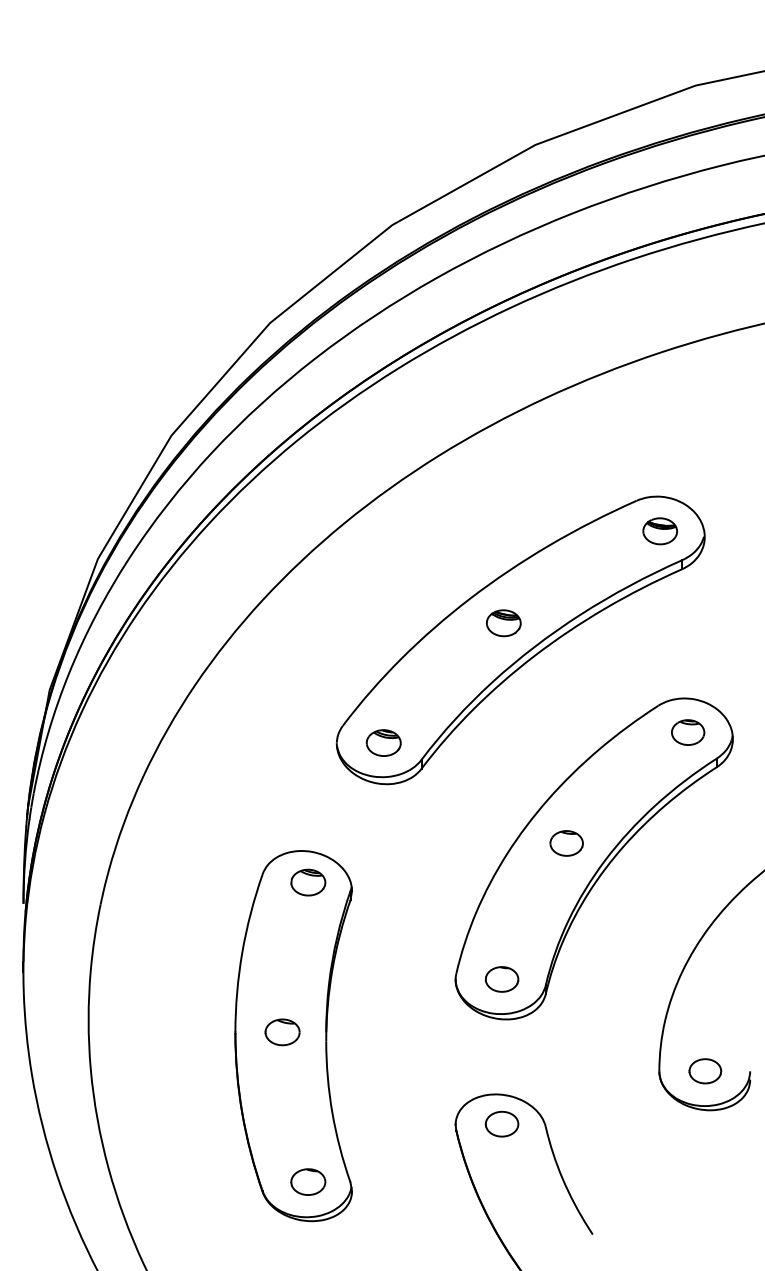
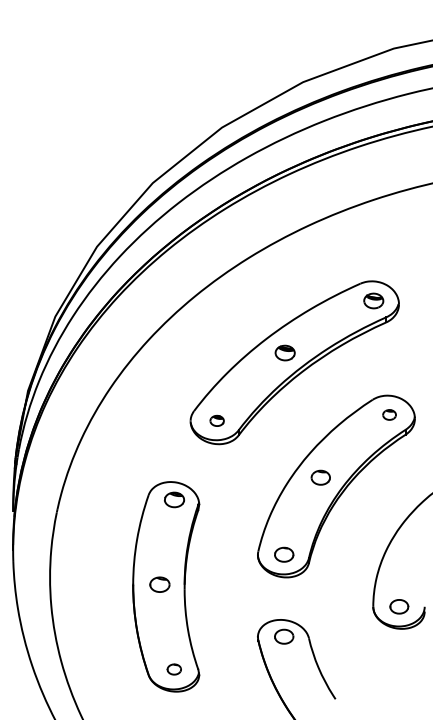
part: (687, 731) -> (389, 414), size x0.7
part: (382, 742) -> (216, 420), size x0.7
part: (306, 1182) -> (173, 669), size x0.7

